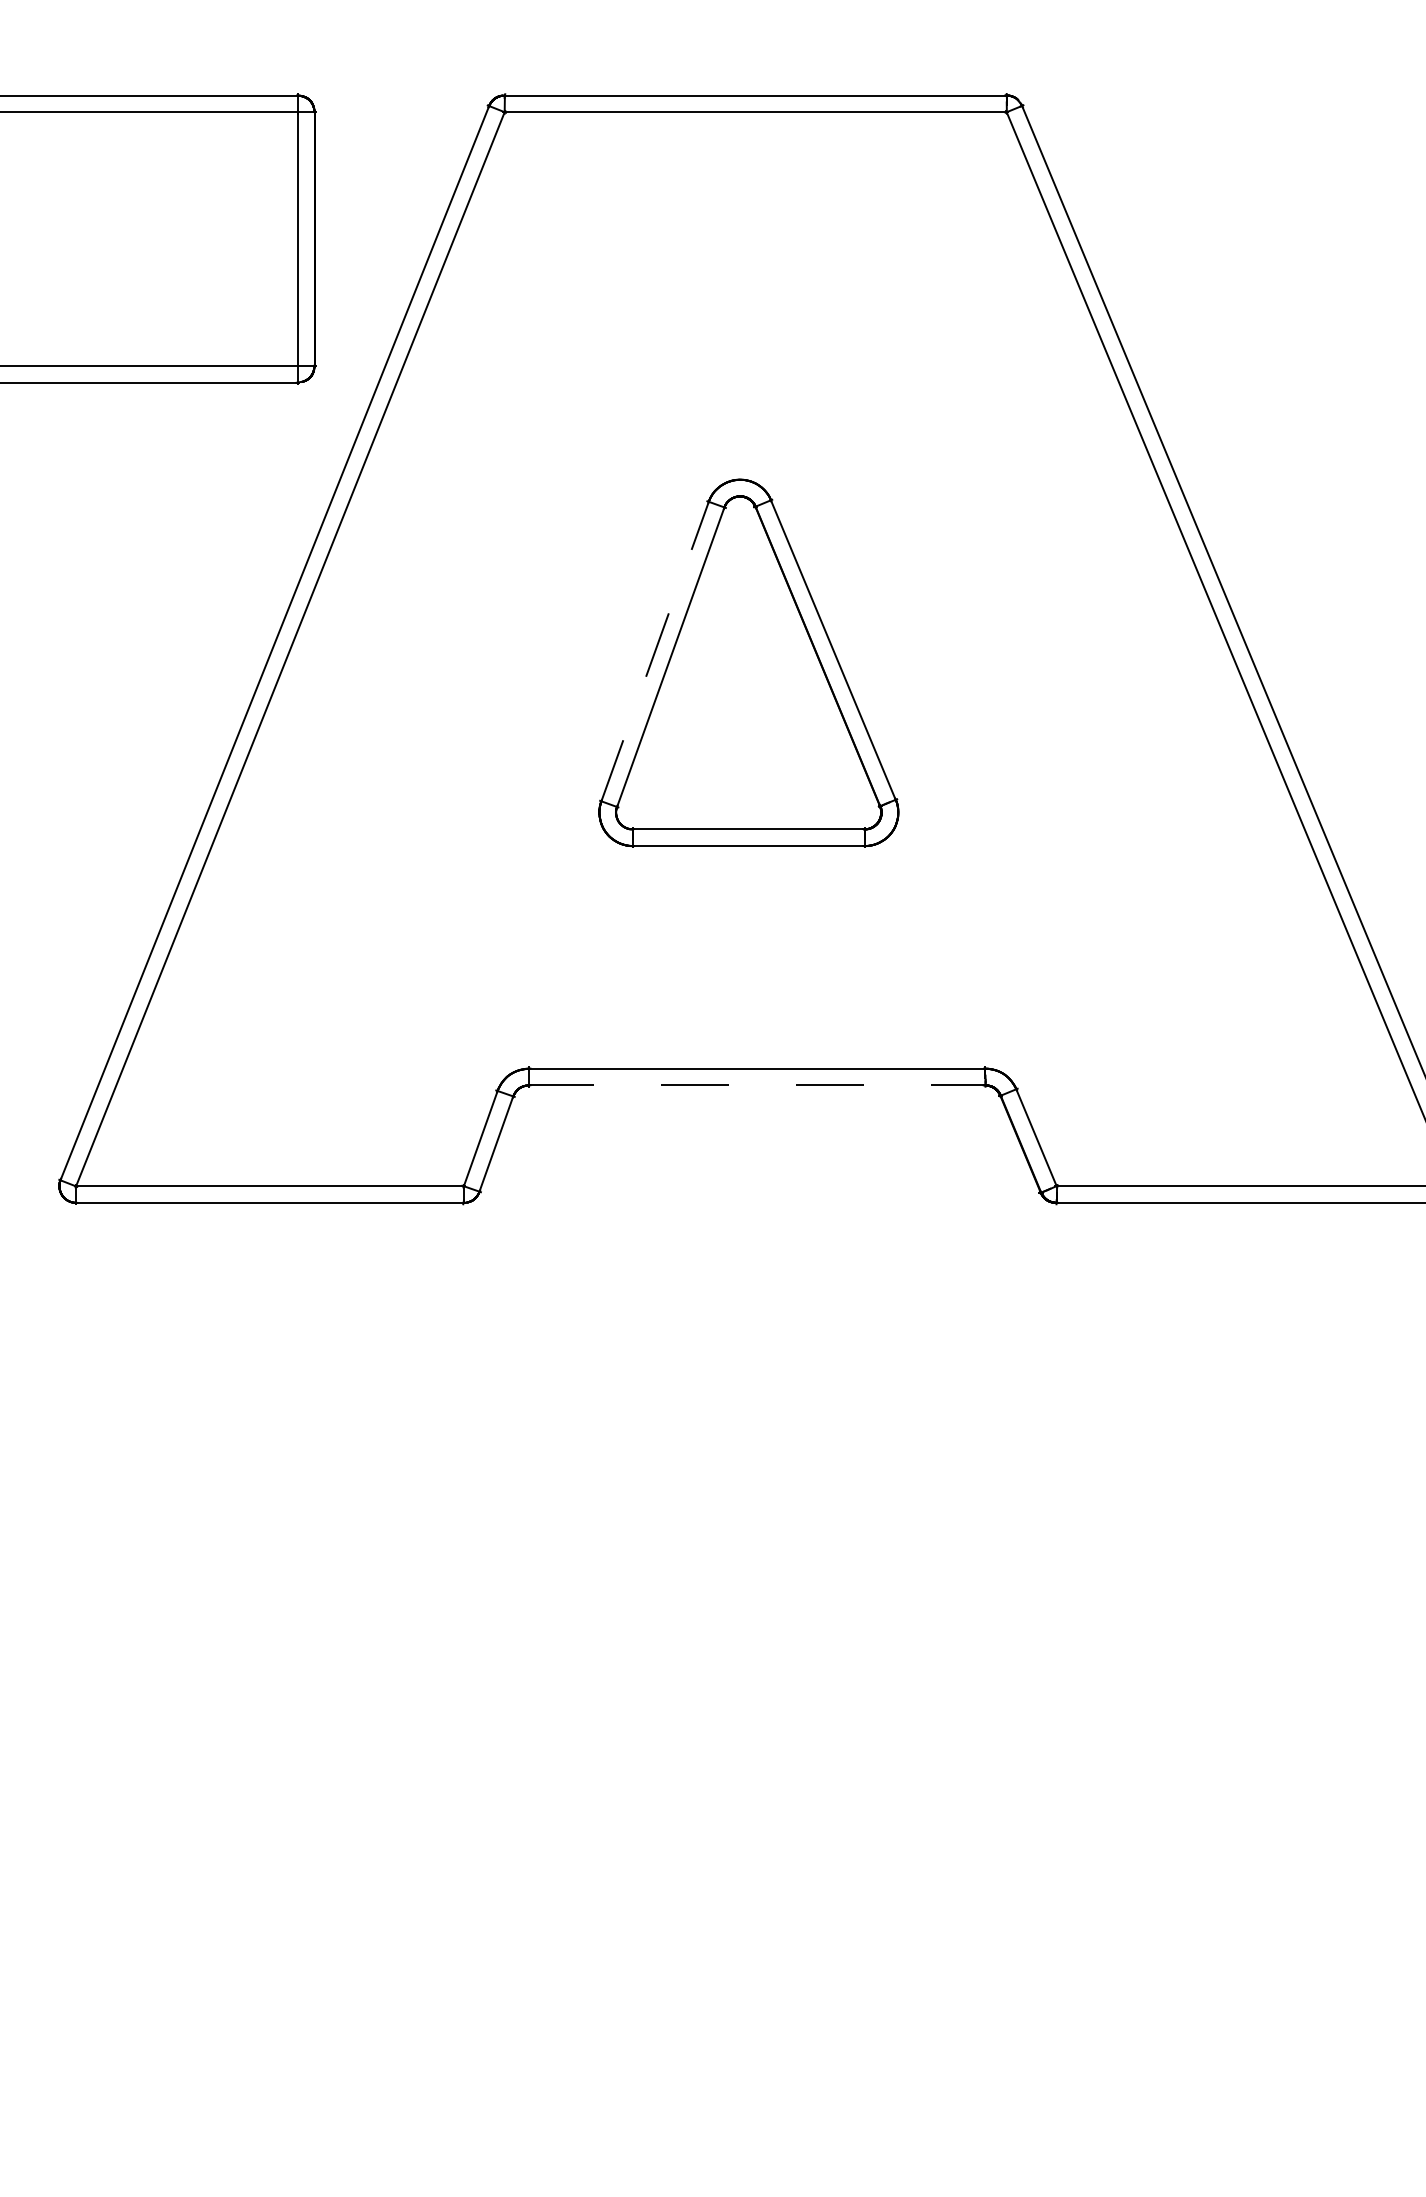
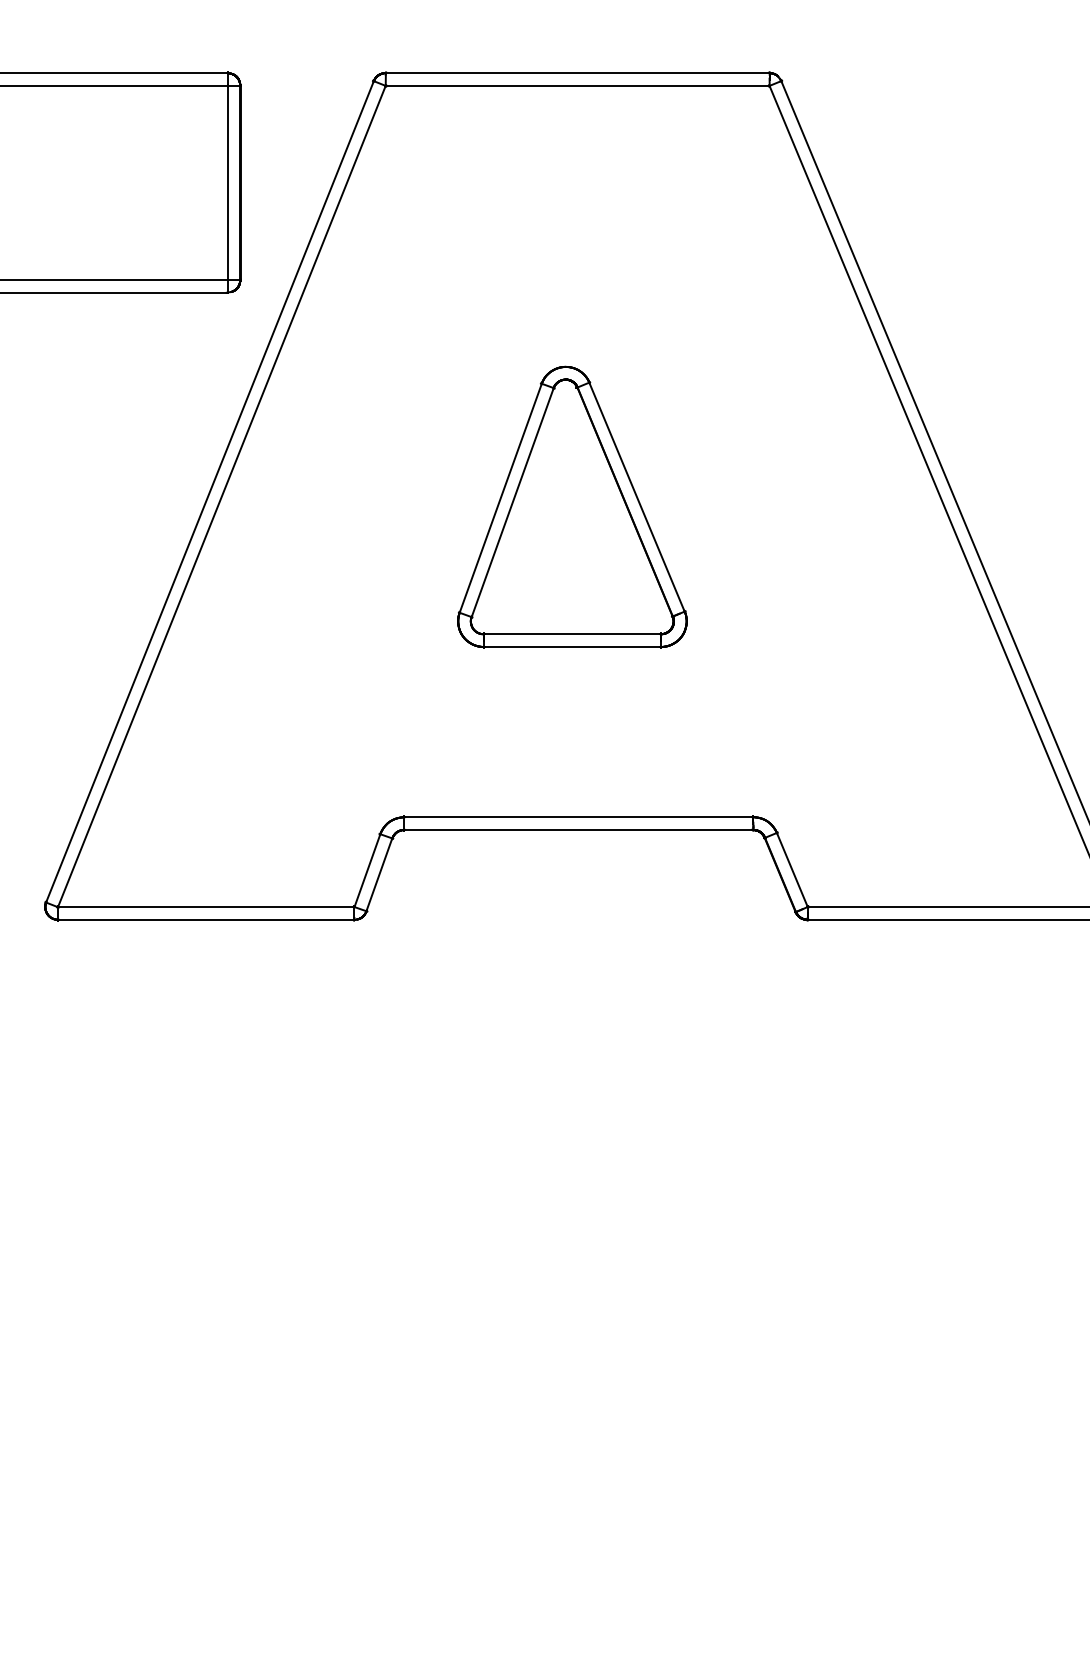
line: (654, 651) -> (500, 498), dashed -> solid
line: (758, 1084) -> (579, 829), dashed -> solid

